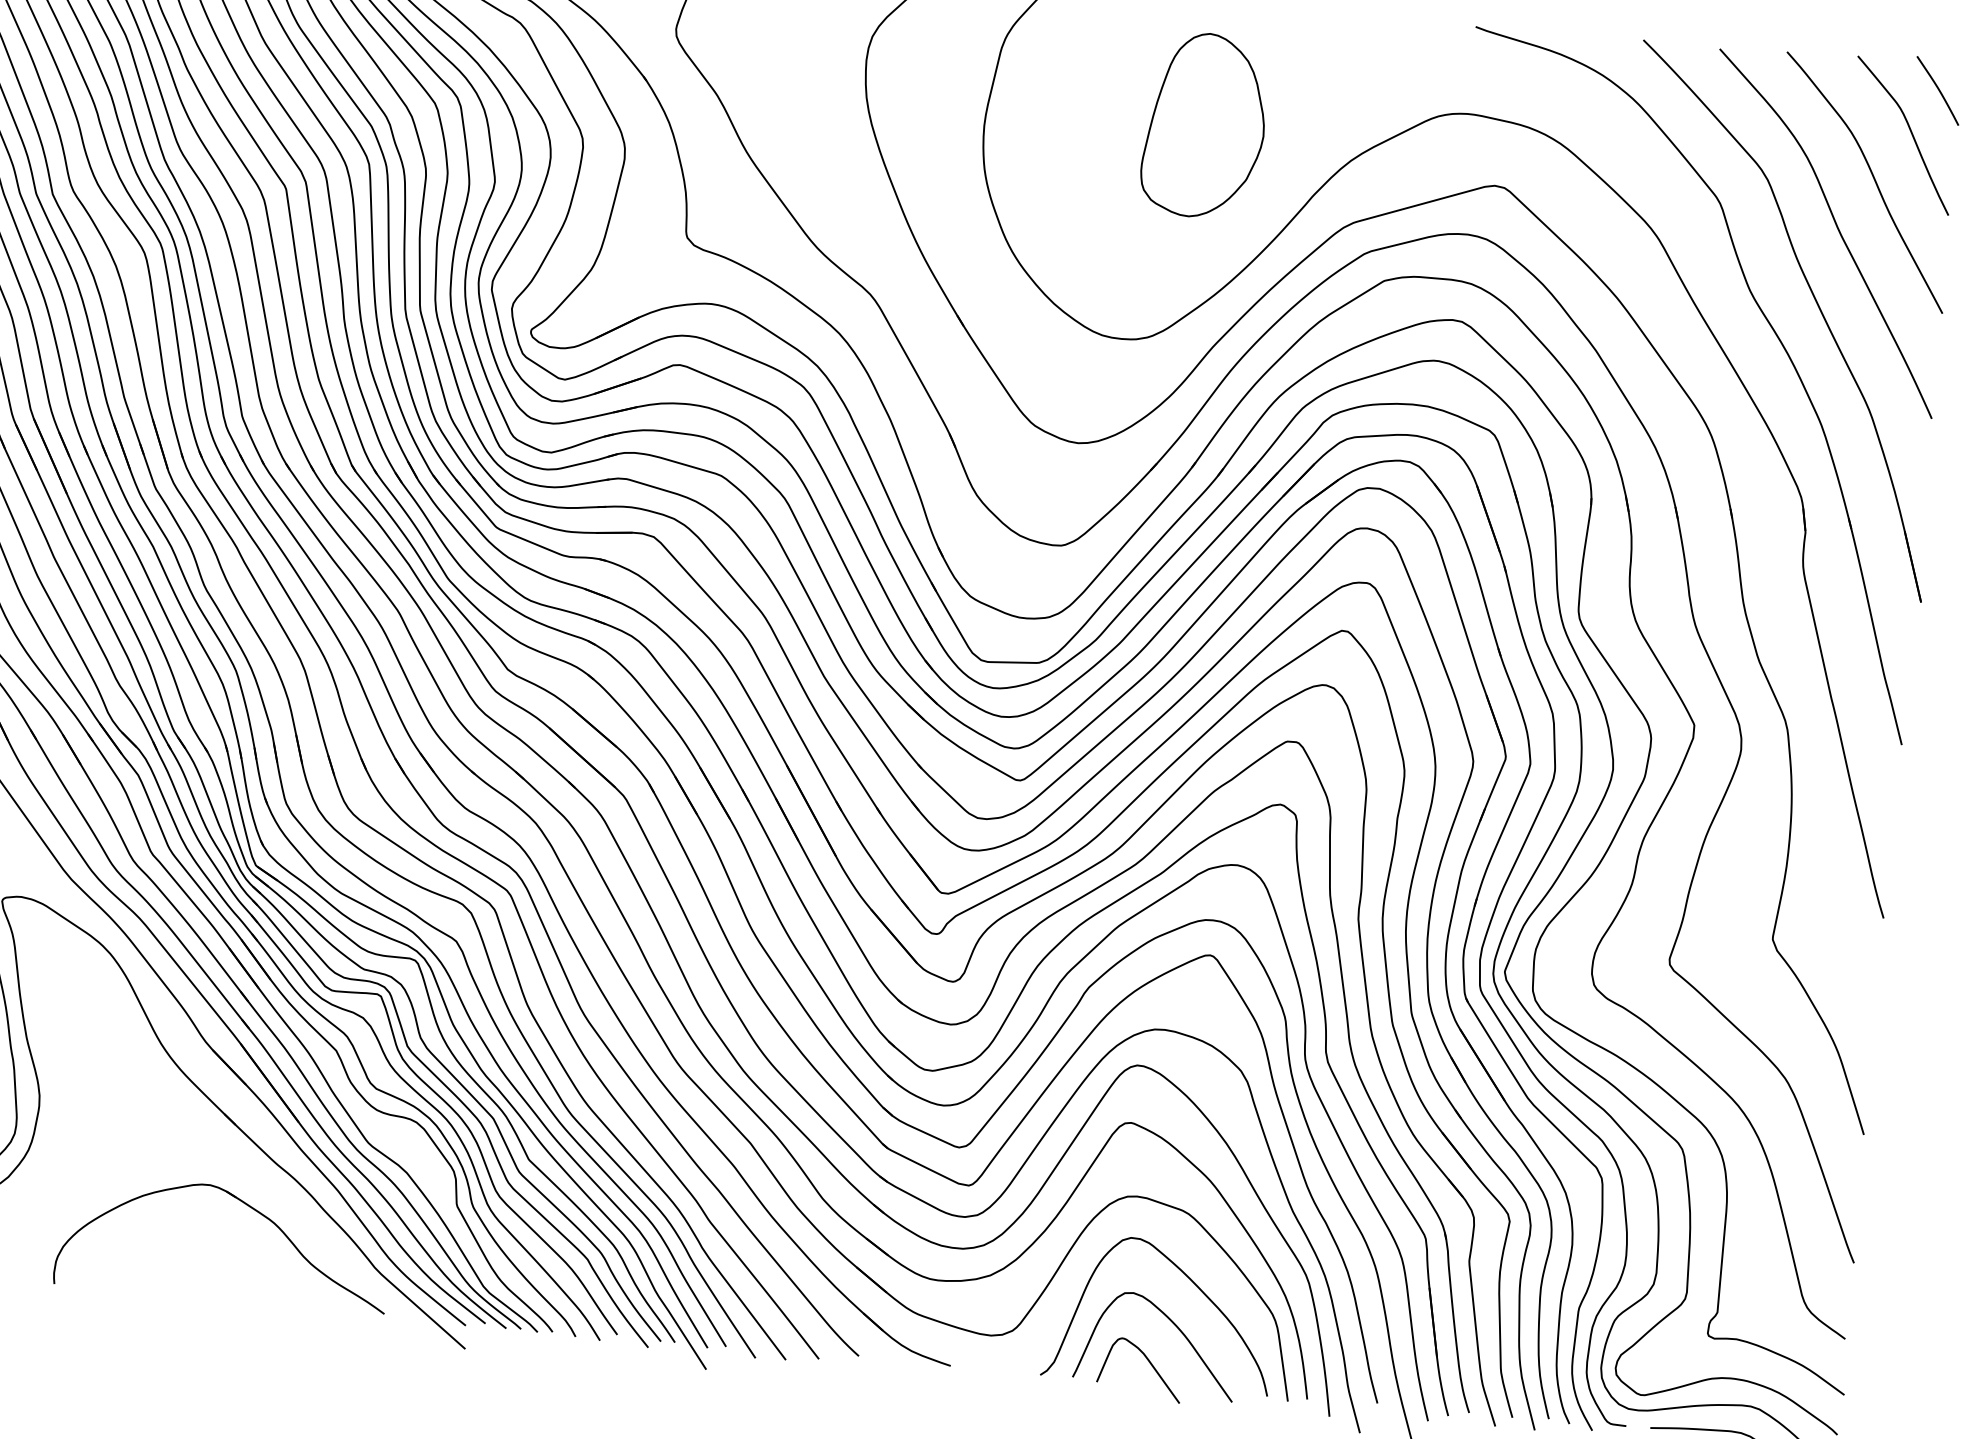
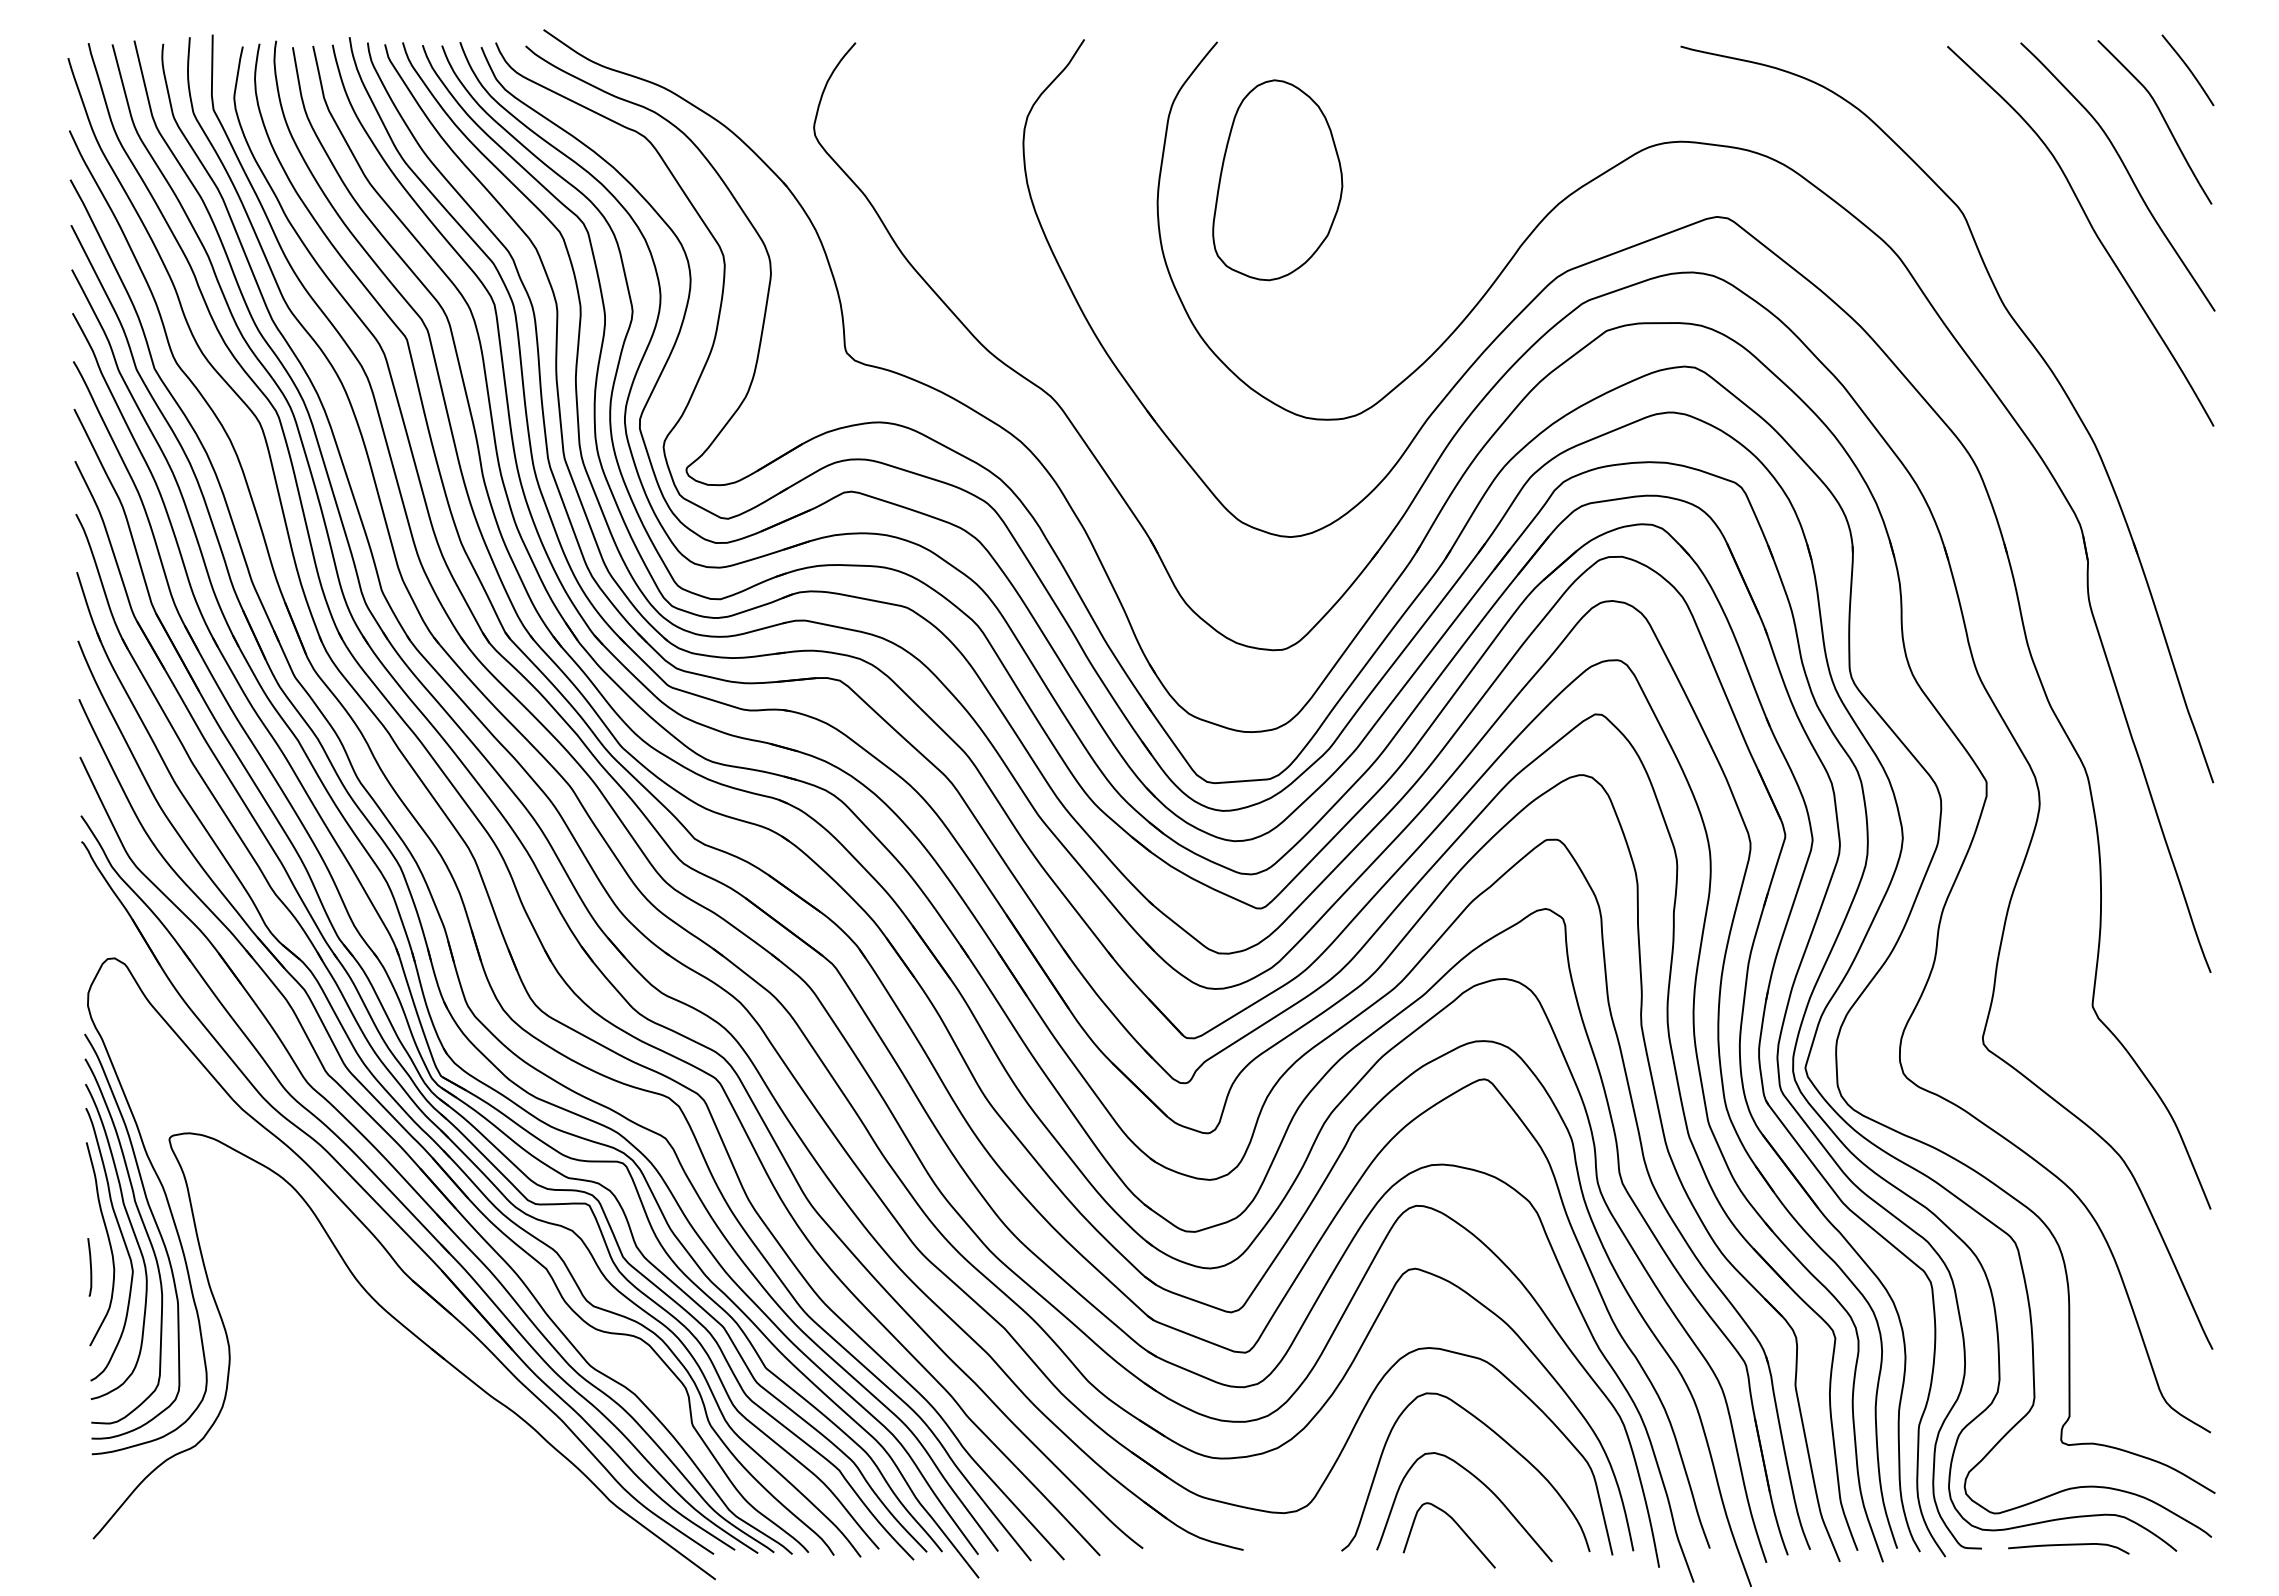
part: (1204, 125) -> (1277, 180), moved
part: (1817, 306) -> (2078, 315), removed
part: (246, 1205) -> (464, 1445), removed

